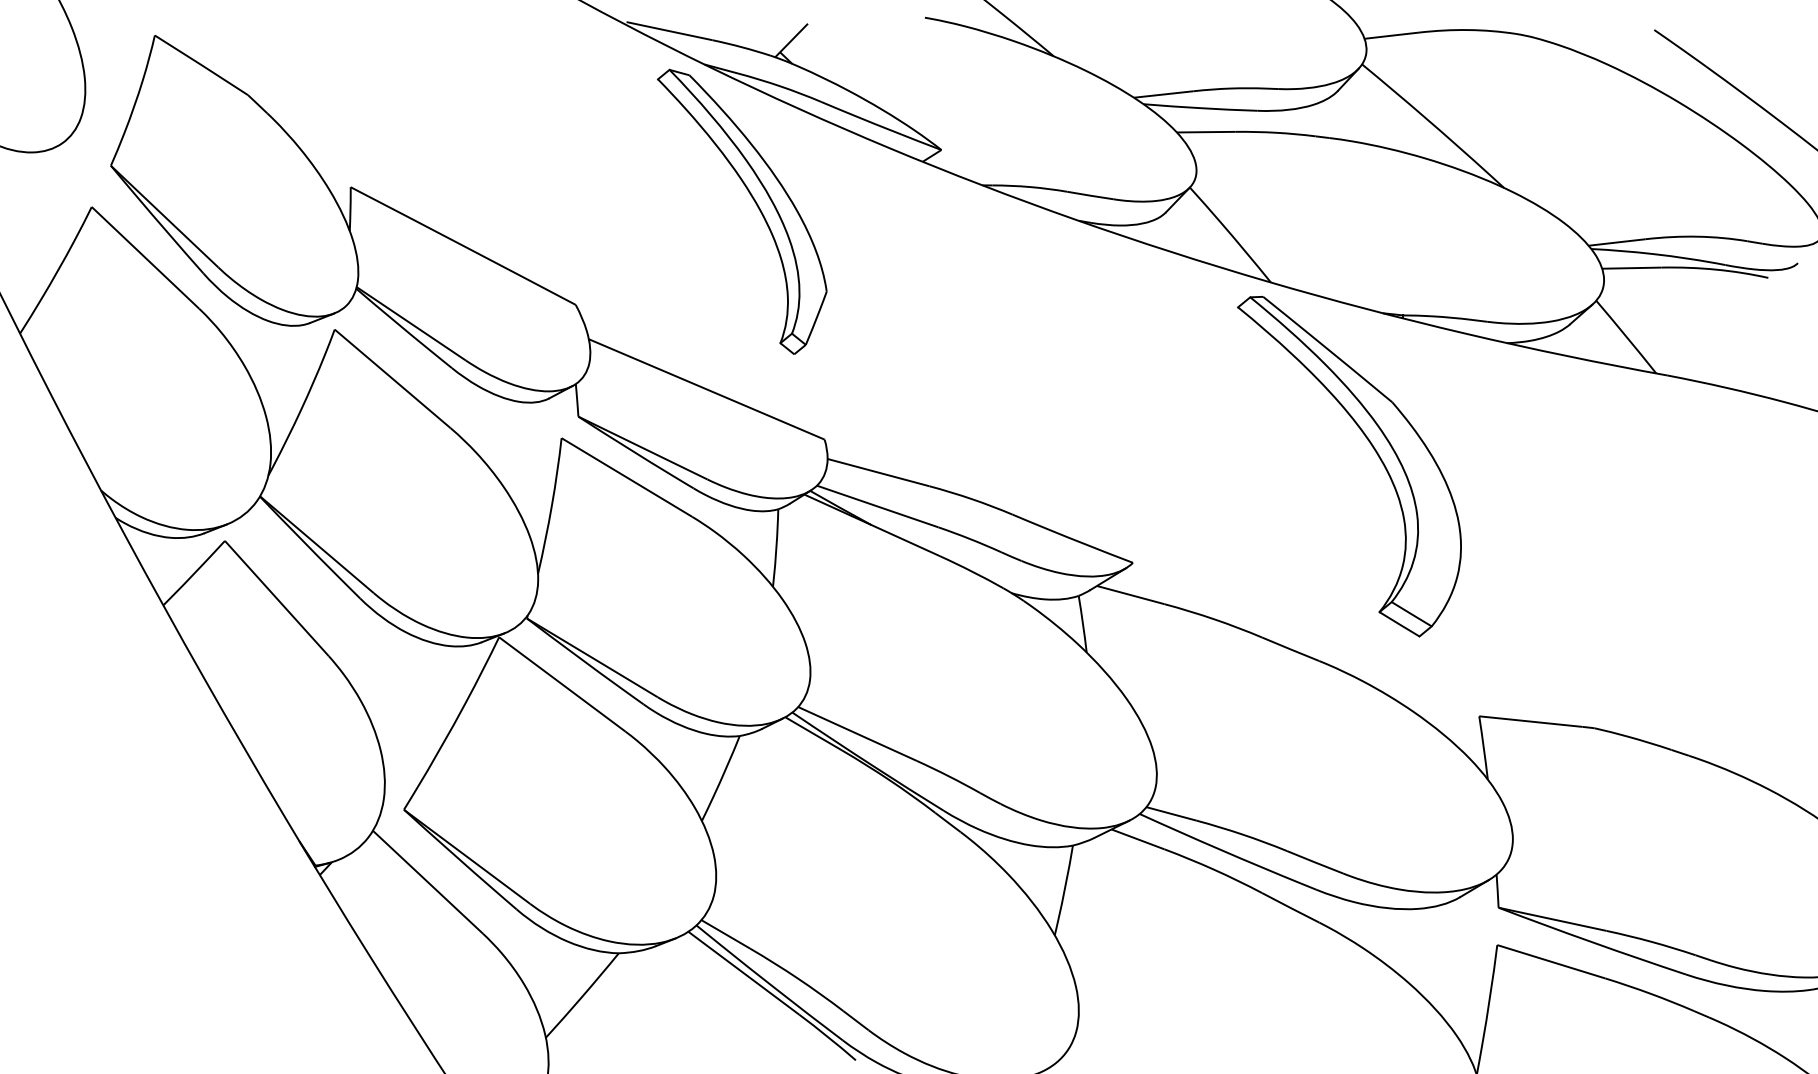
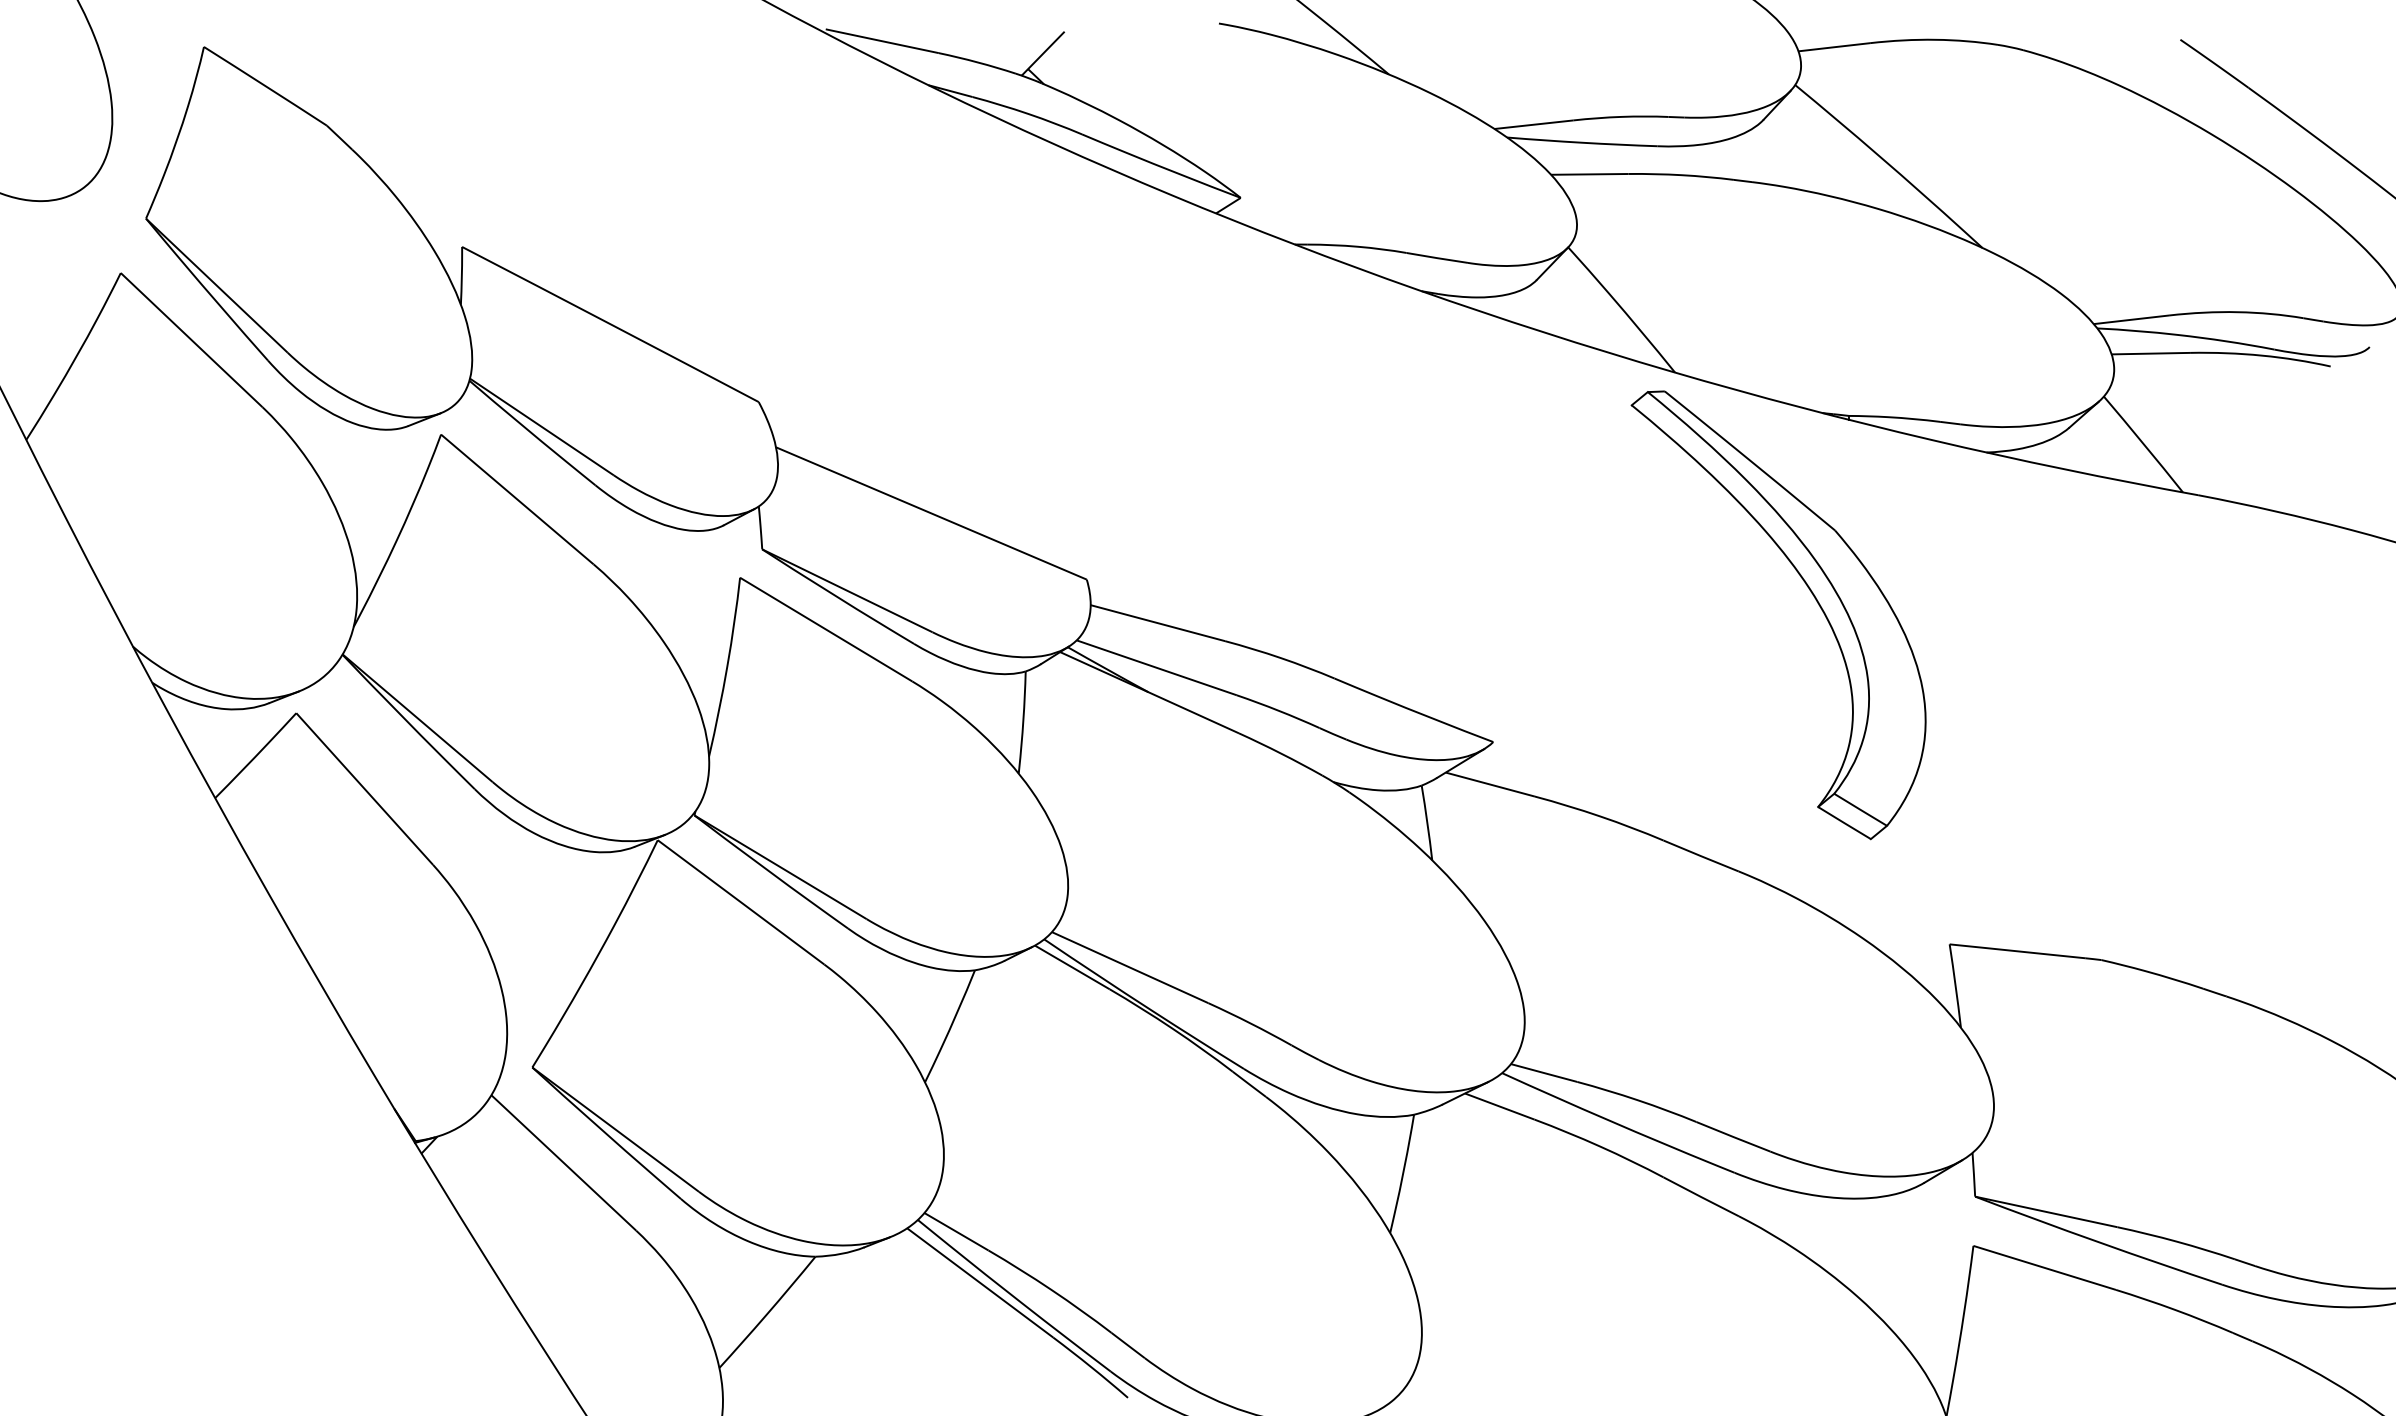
part: (754, 202) -> (994, 267), removed

